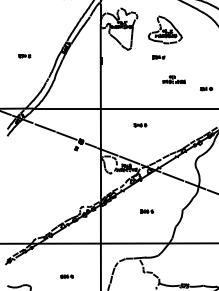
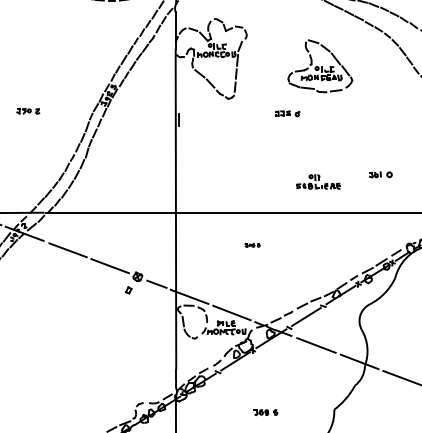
part: (164, 29) -> (318, 65), moved
part: (173, 79) -> (316, 181), moved
part: (140, 125) -> (252, 245), size x0.6

